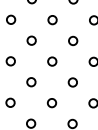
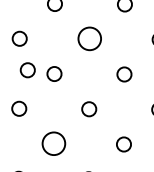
circle: (52, 20) -> (89, 39), size x1.6
circle: (15, 38) -> (27, 70), added
circle: (31, 82) -> (54, 144), size x1.6

